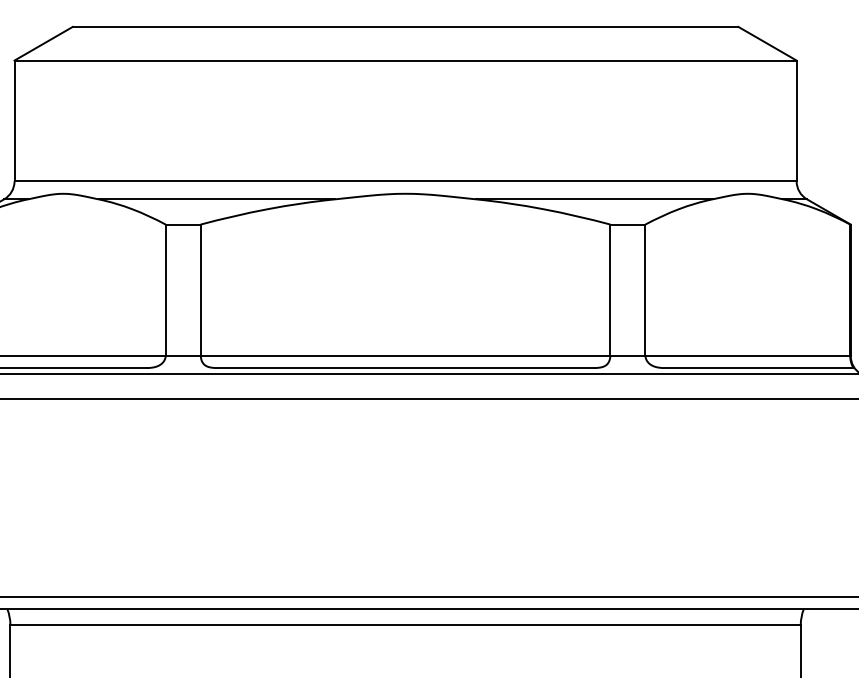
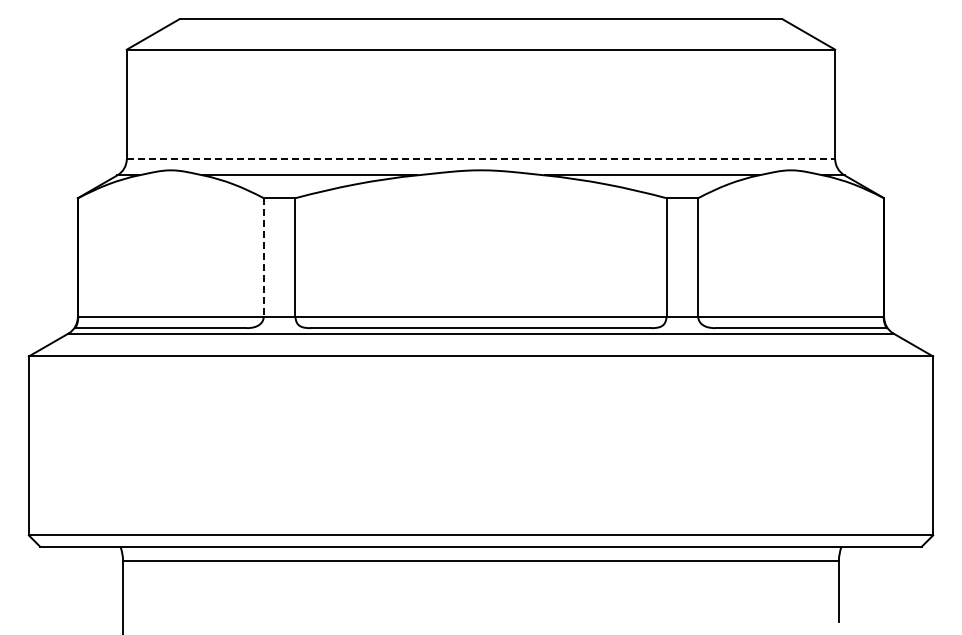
line: (406, 181) -> (481, 159), solid -> dashed
line: (165, 291) -> (263, 258), solid -> dashed

